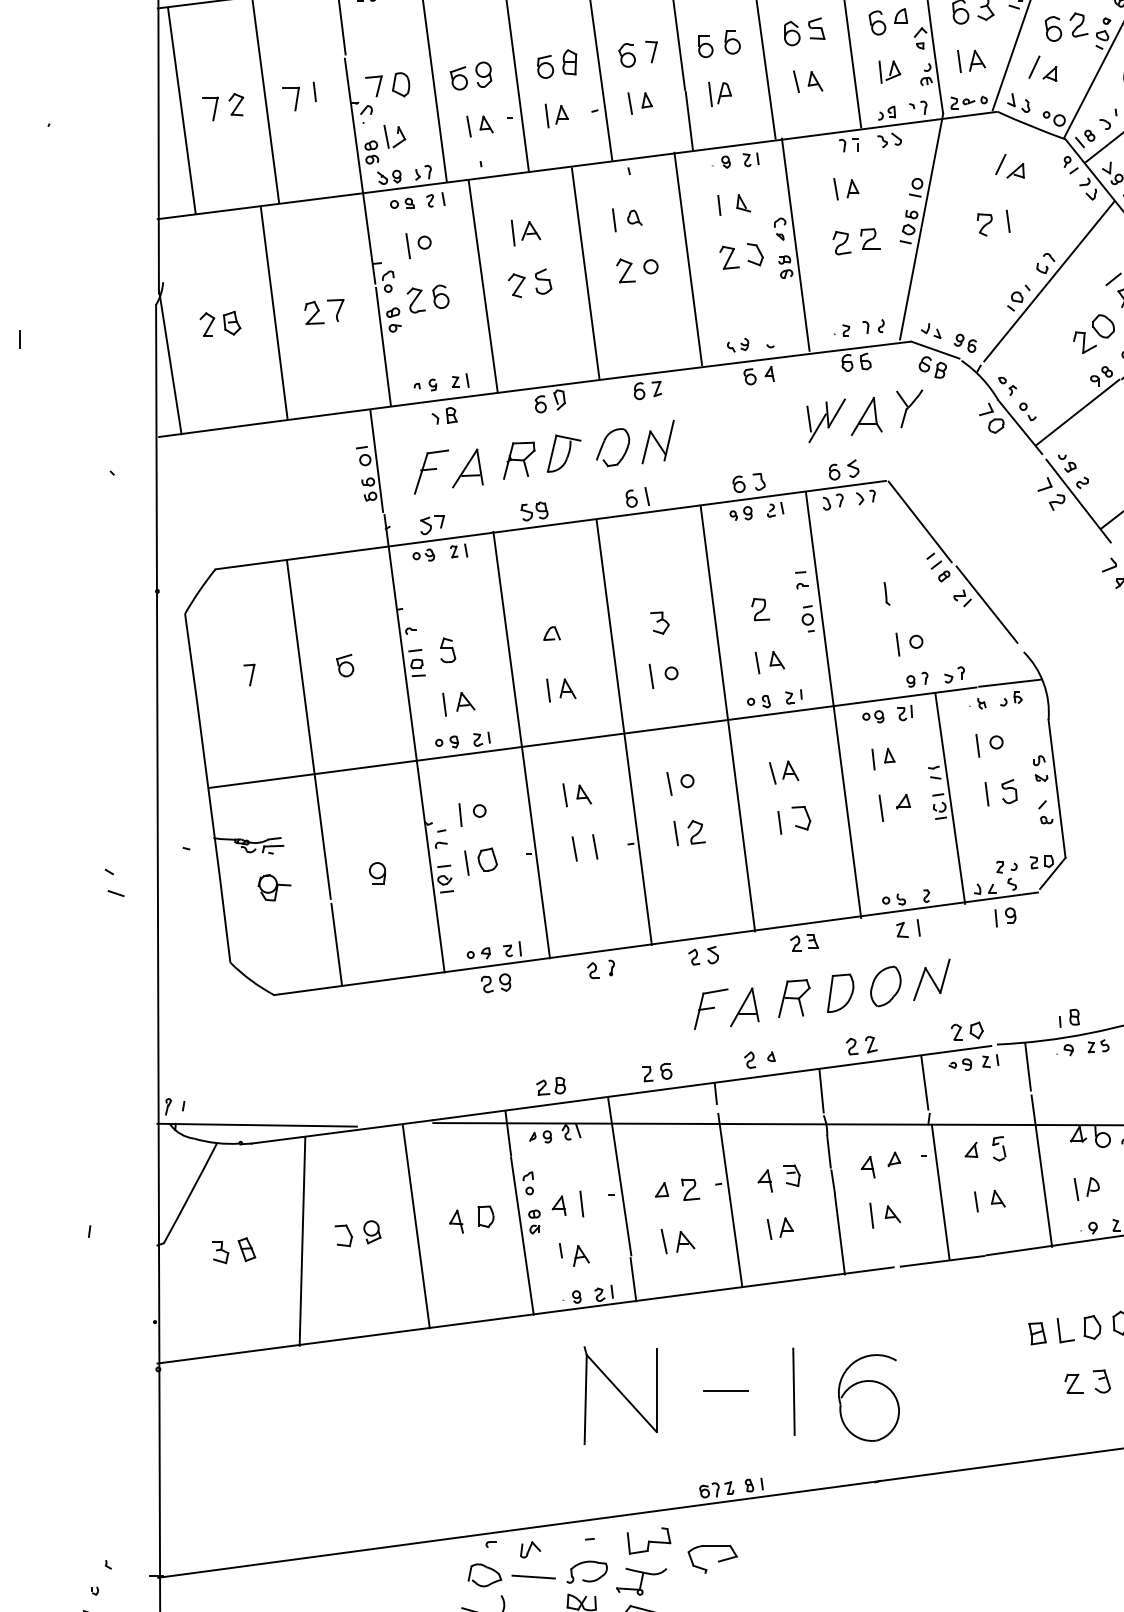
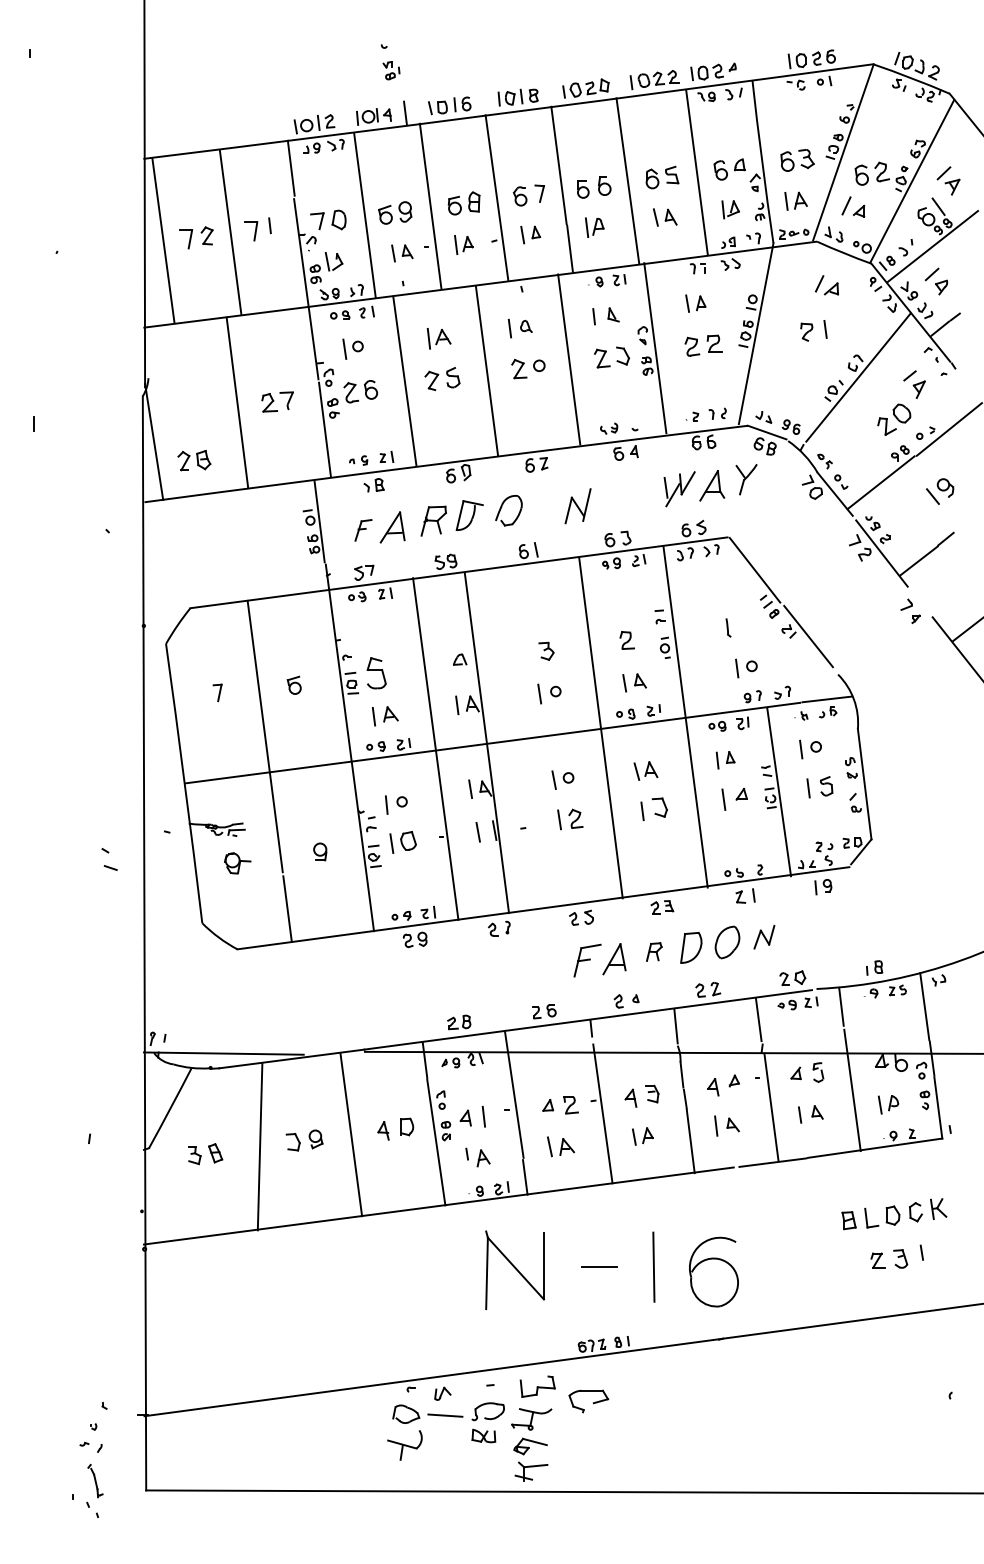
part: (220, 323) -> (194, 460), moved
part: (657, 442) -> (577, 506), moved
part: (431, 472) -> (363, 530), size x0.6
part: (447, 649) -> (376, 672), size x1.6
line: (623, 733) -> (486, 743), moved
part: (932, 980) -> (764, 937), size x0.7
part: (794, 997) -> (654, 951), size x0.6

